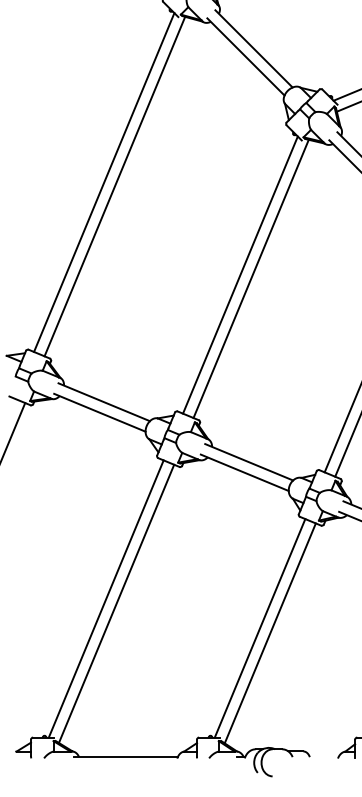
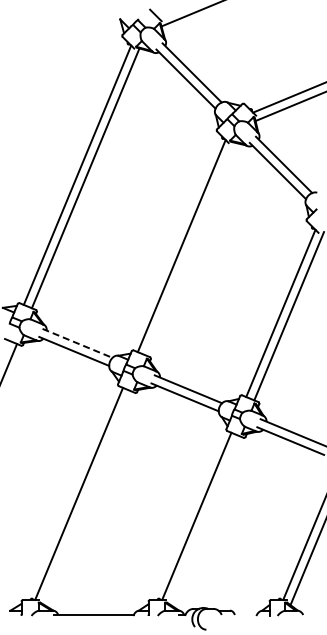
line: (250, 278) -> (189, 248), removed
line: (104, 402) -> (77, 343), solid -> dashed
line: (115, 603) -> (86, 497), removed
line: (270, 633) -> (204, 520), removed

